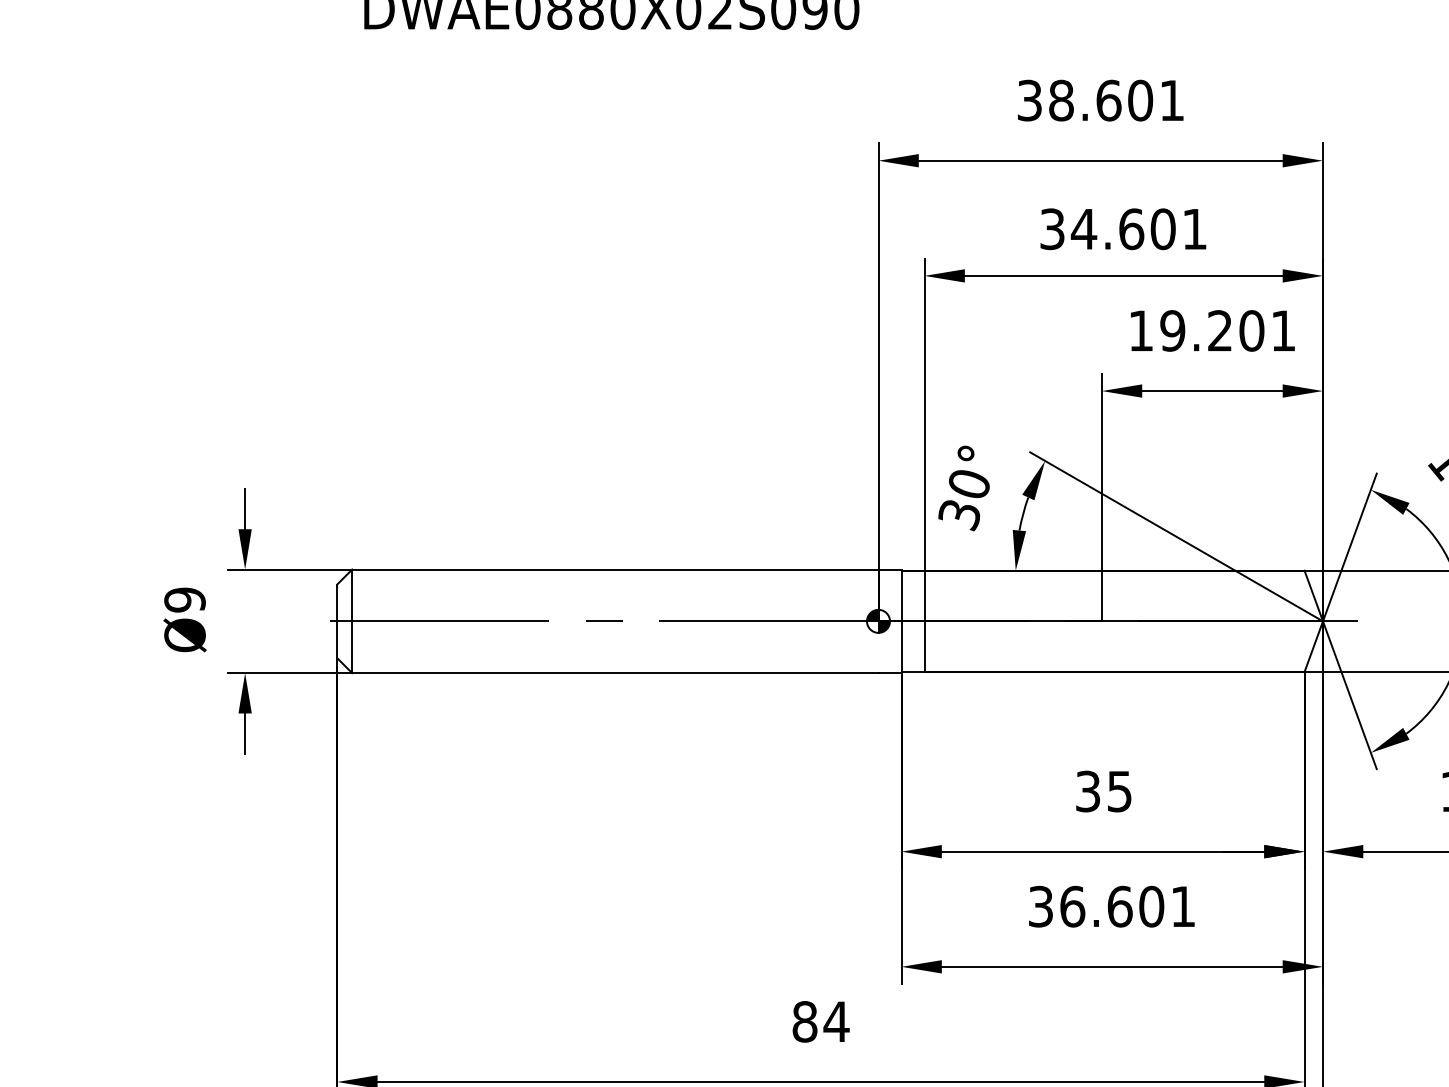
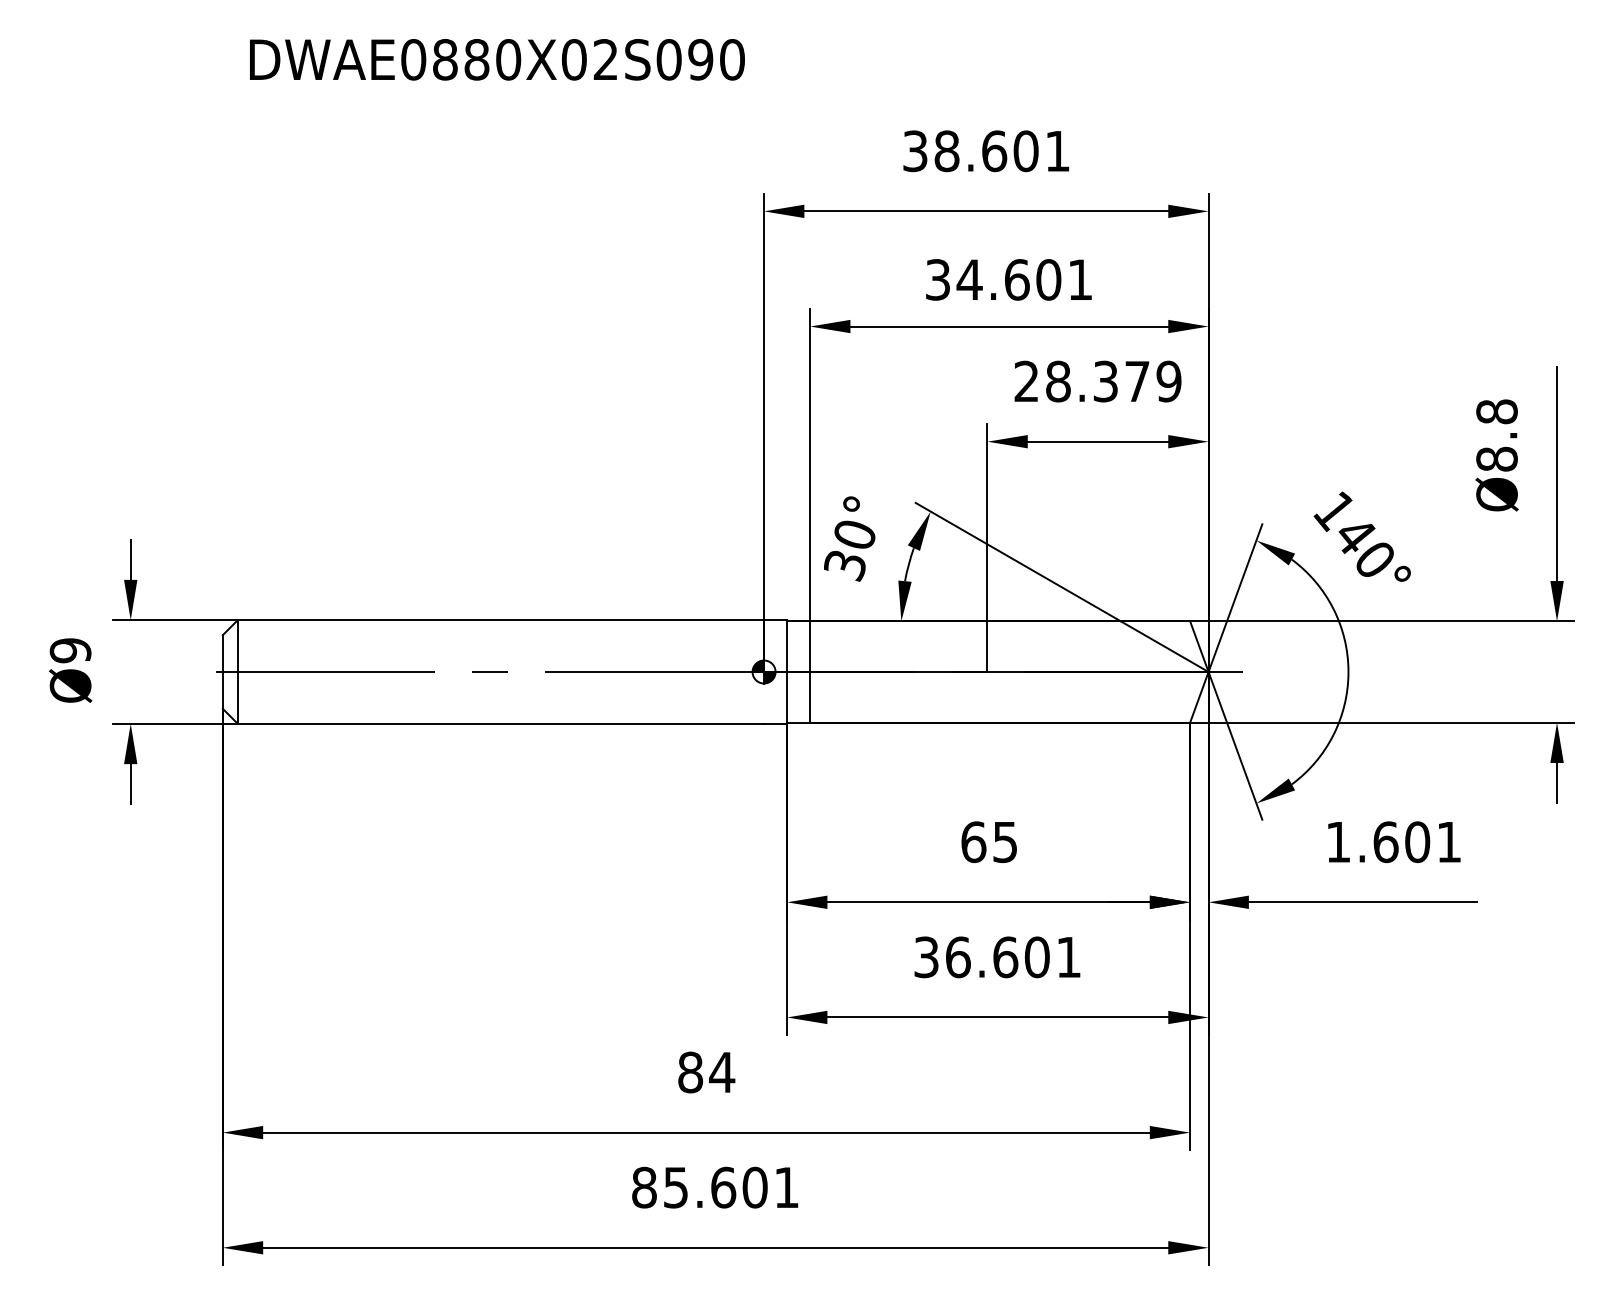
text: (1211, 330) -> (1097, 381), 19.201 -> 28.379
text: (1087, 791) -> (973, 842), 35 -> 65

